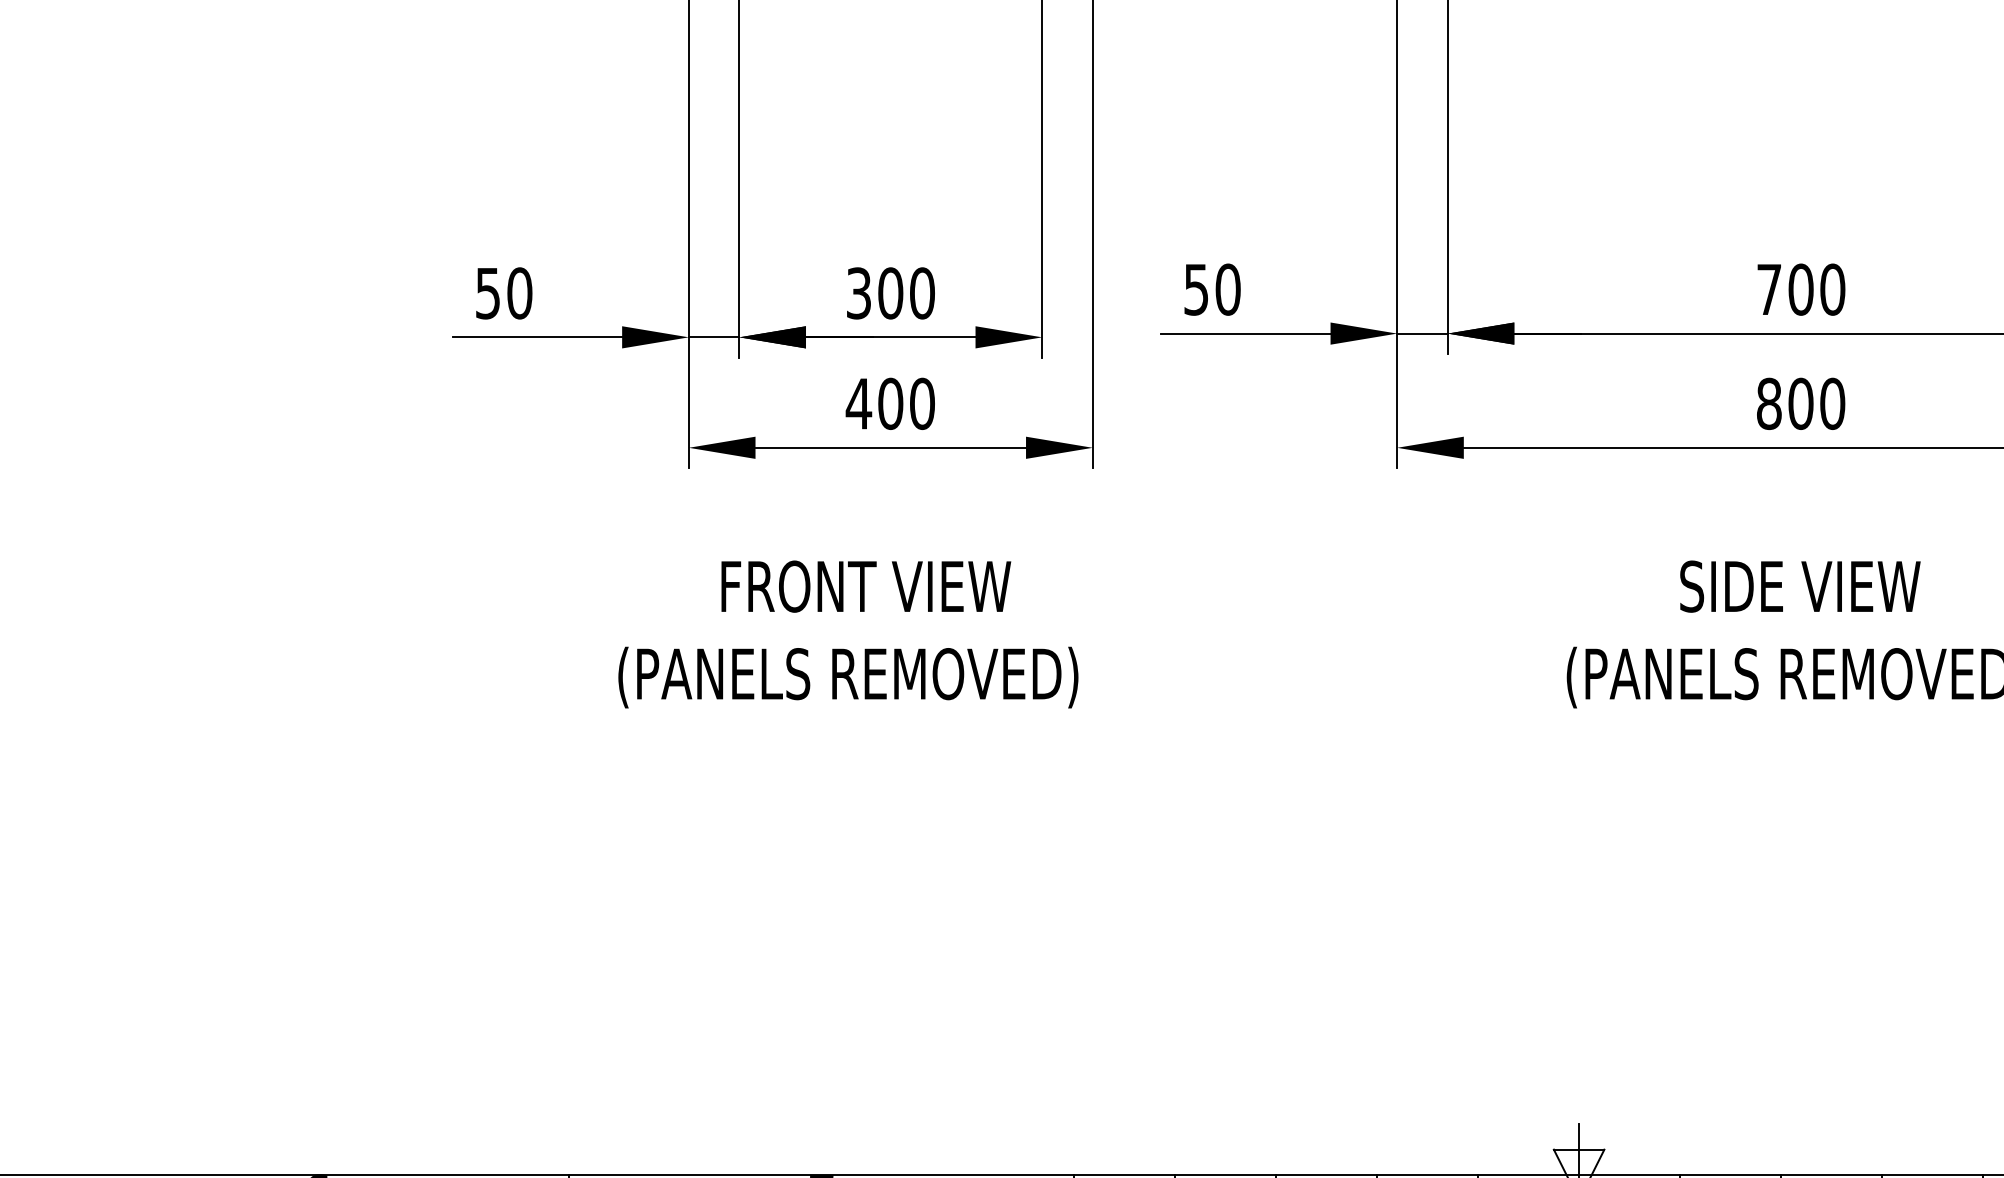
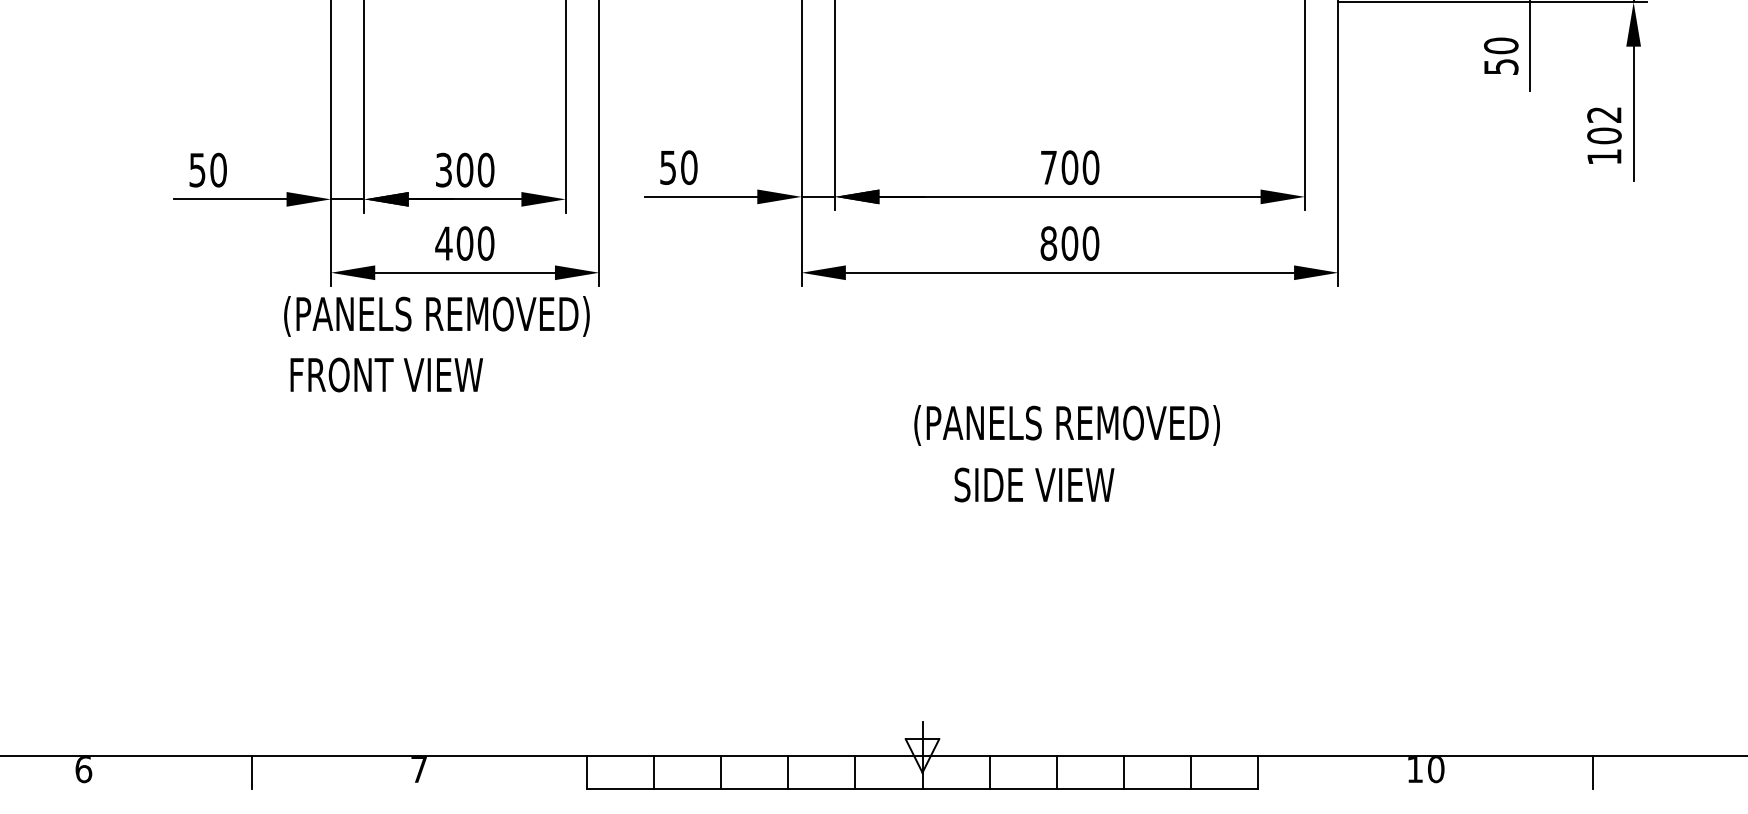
text: (865, 585) -> (386, 374), moved
text: (1800, 585) -> (1034, 484), moved
text: (847, 677) -> (436, 316), moved

